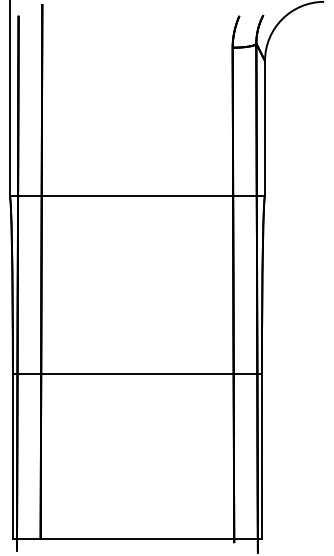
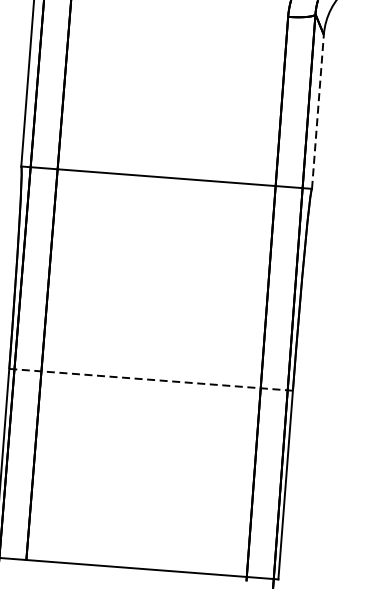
line: (265, 128) -> (318, 111), solid -> dashed
line: (137, 373) -> (151, 379), solid -> dashed

